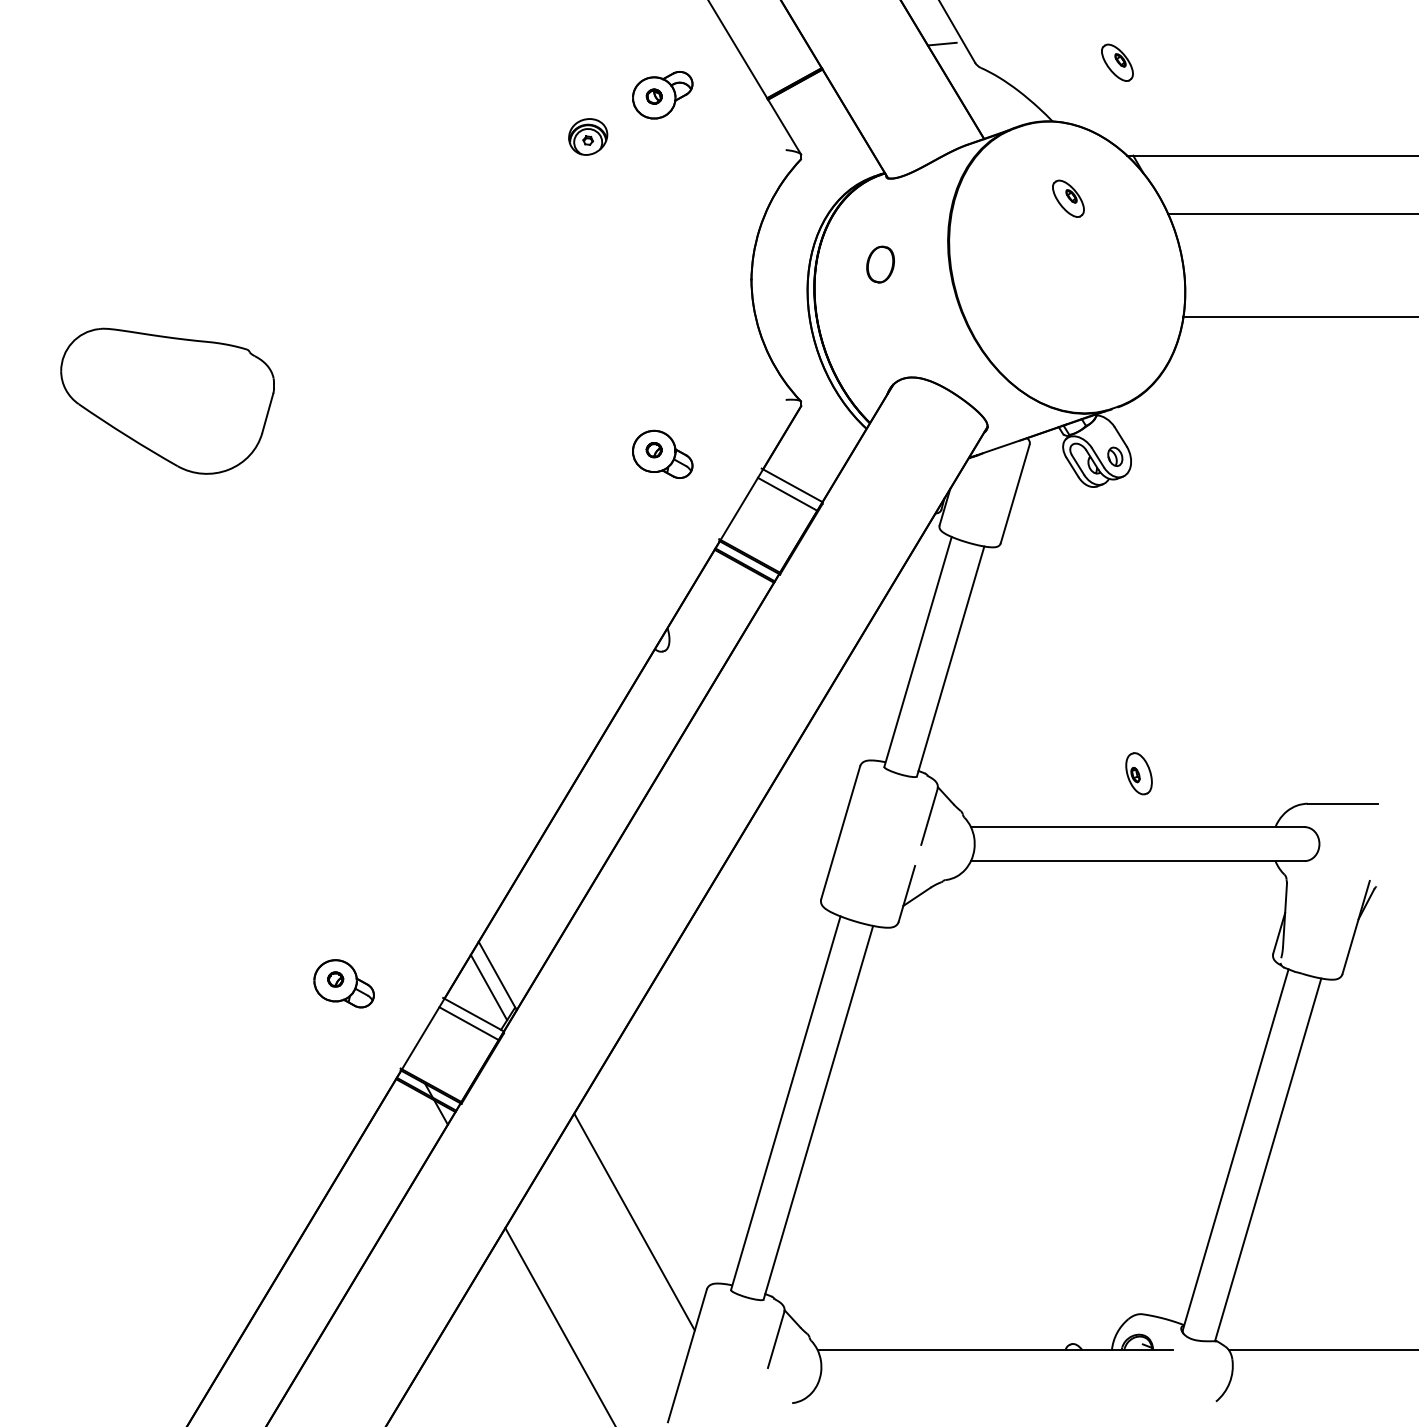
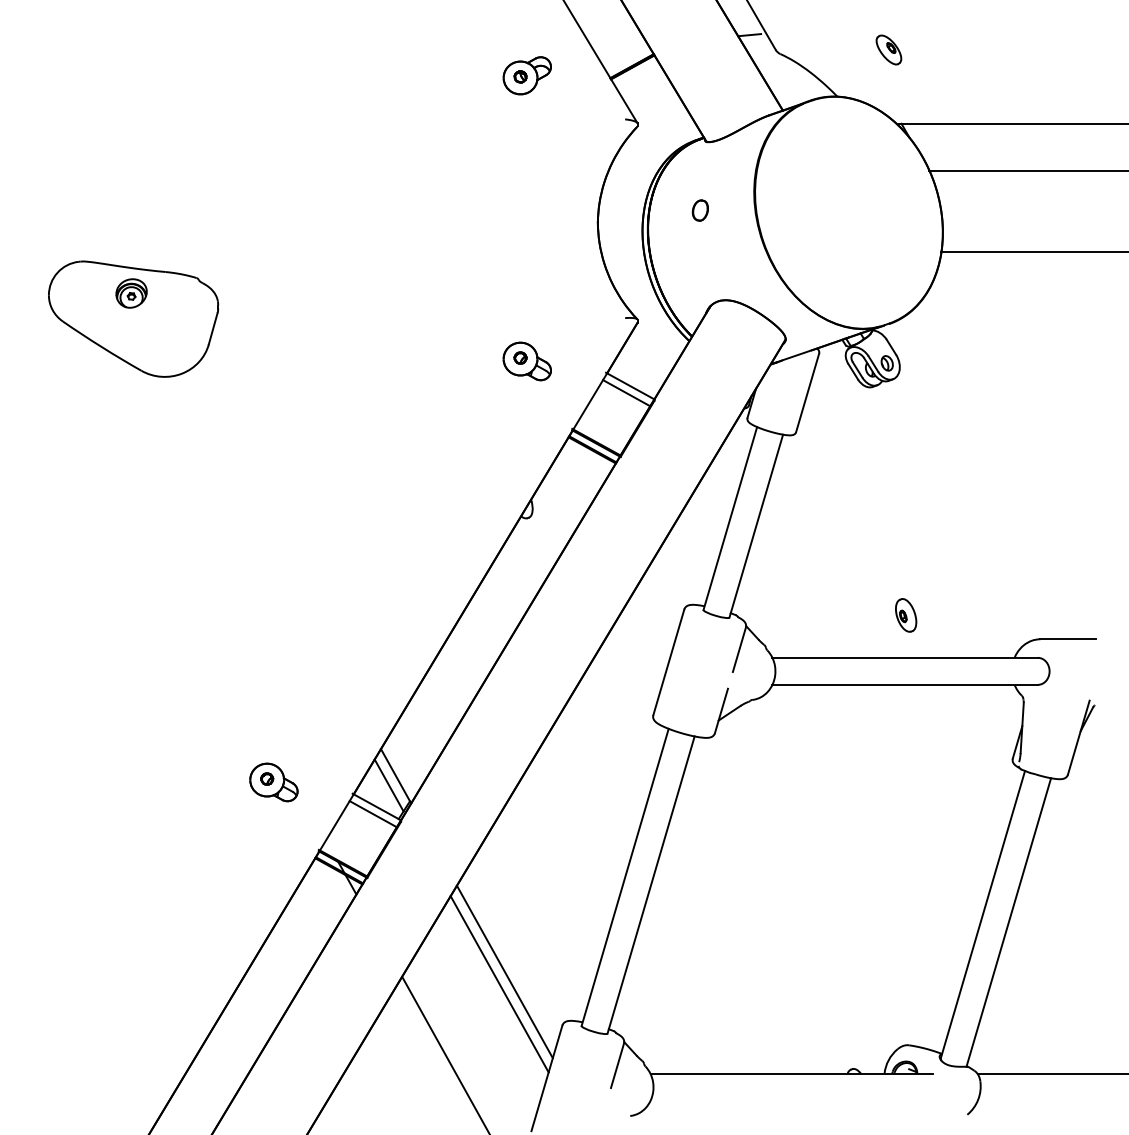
part: (588, 136) -> (131, 293), moved
part: (1068, 198) -> (850, 157), removed
part: (879, 264) -> (699, 210), size x0.71
line: (627, 1237) -> (499, 984), added

